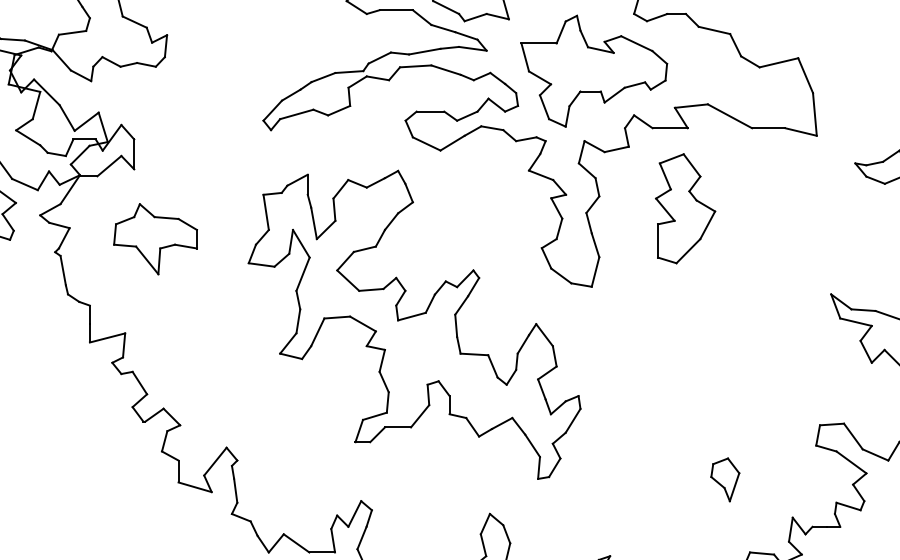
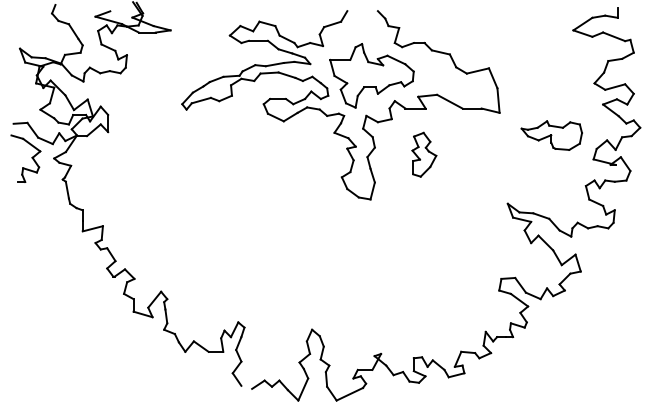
part: (685, 208) -> (424, 154), size x0.7
part: (155, 239) -> (120, 172), removed
part: (413, 323) -> (268, 220), removed
part: (725, 478) -> (447, 309), removed

